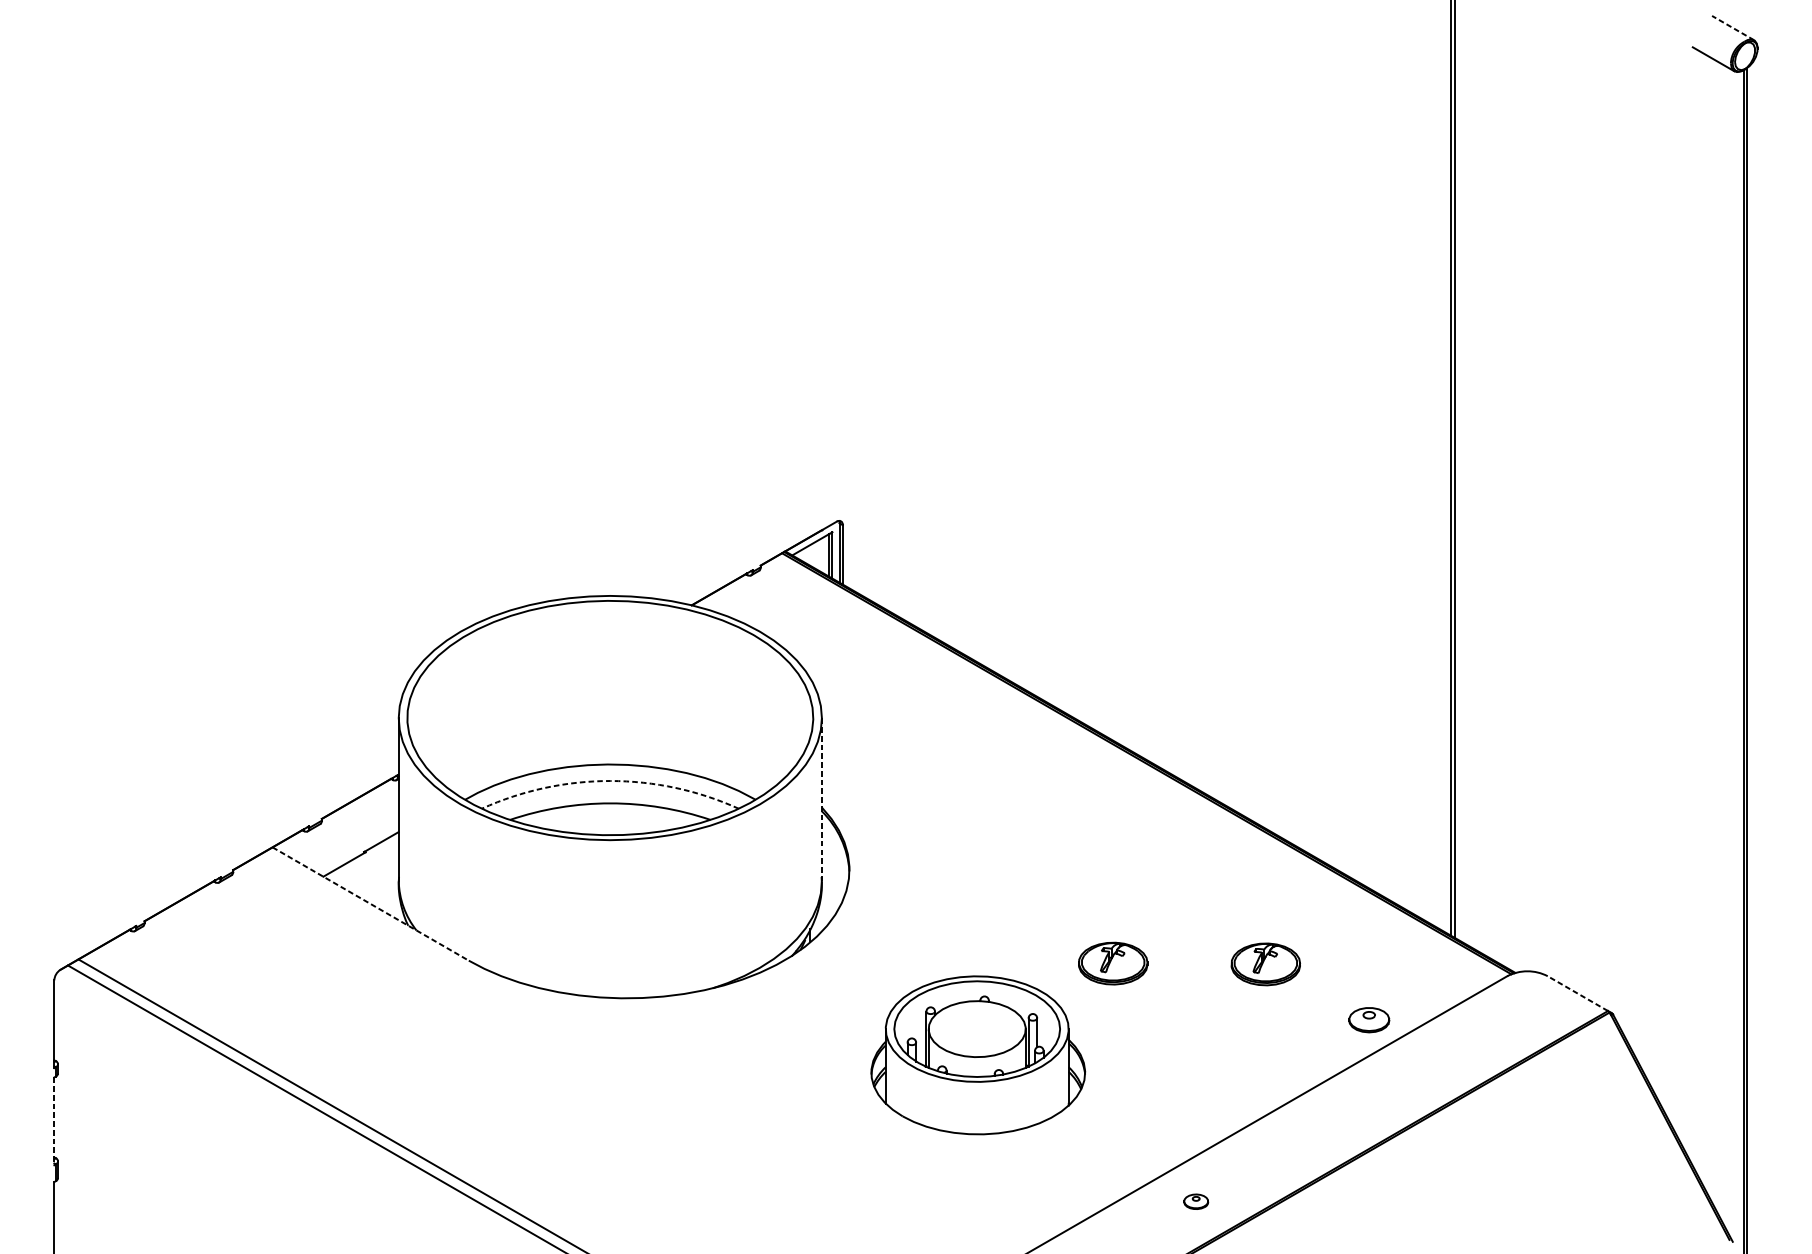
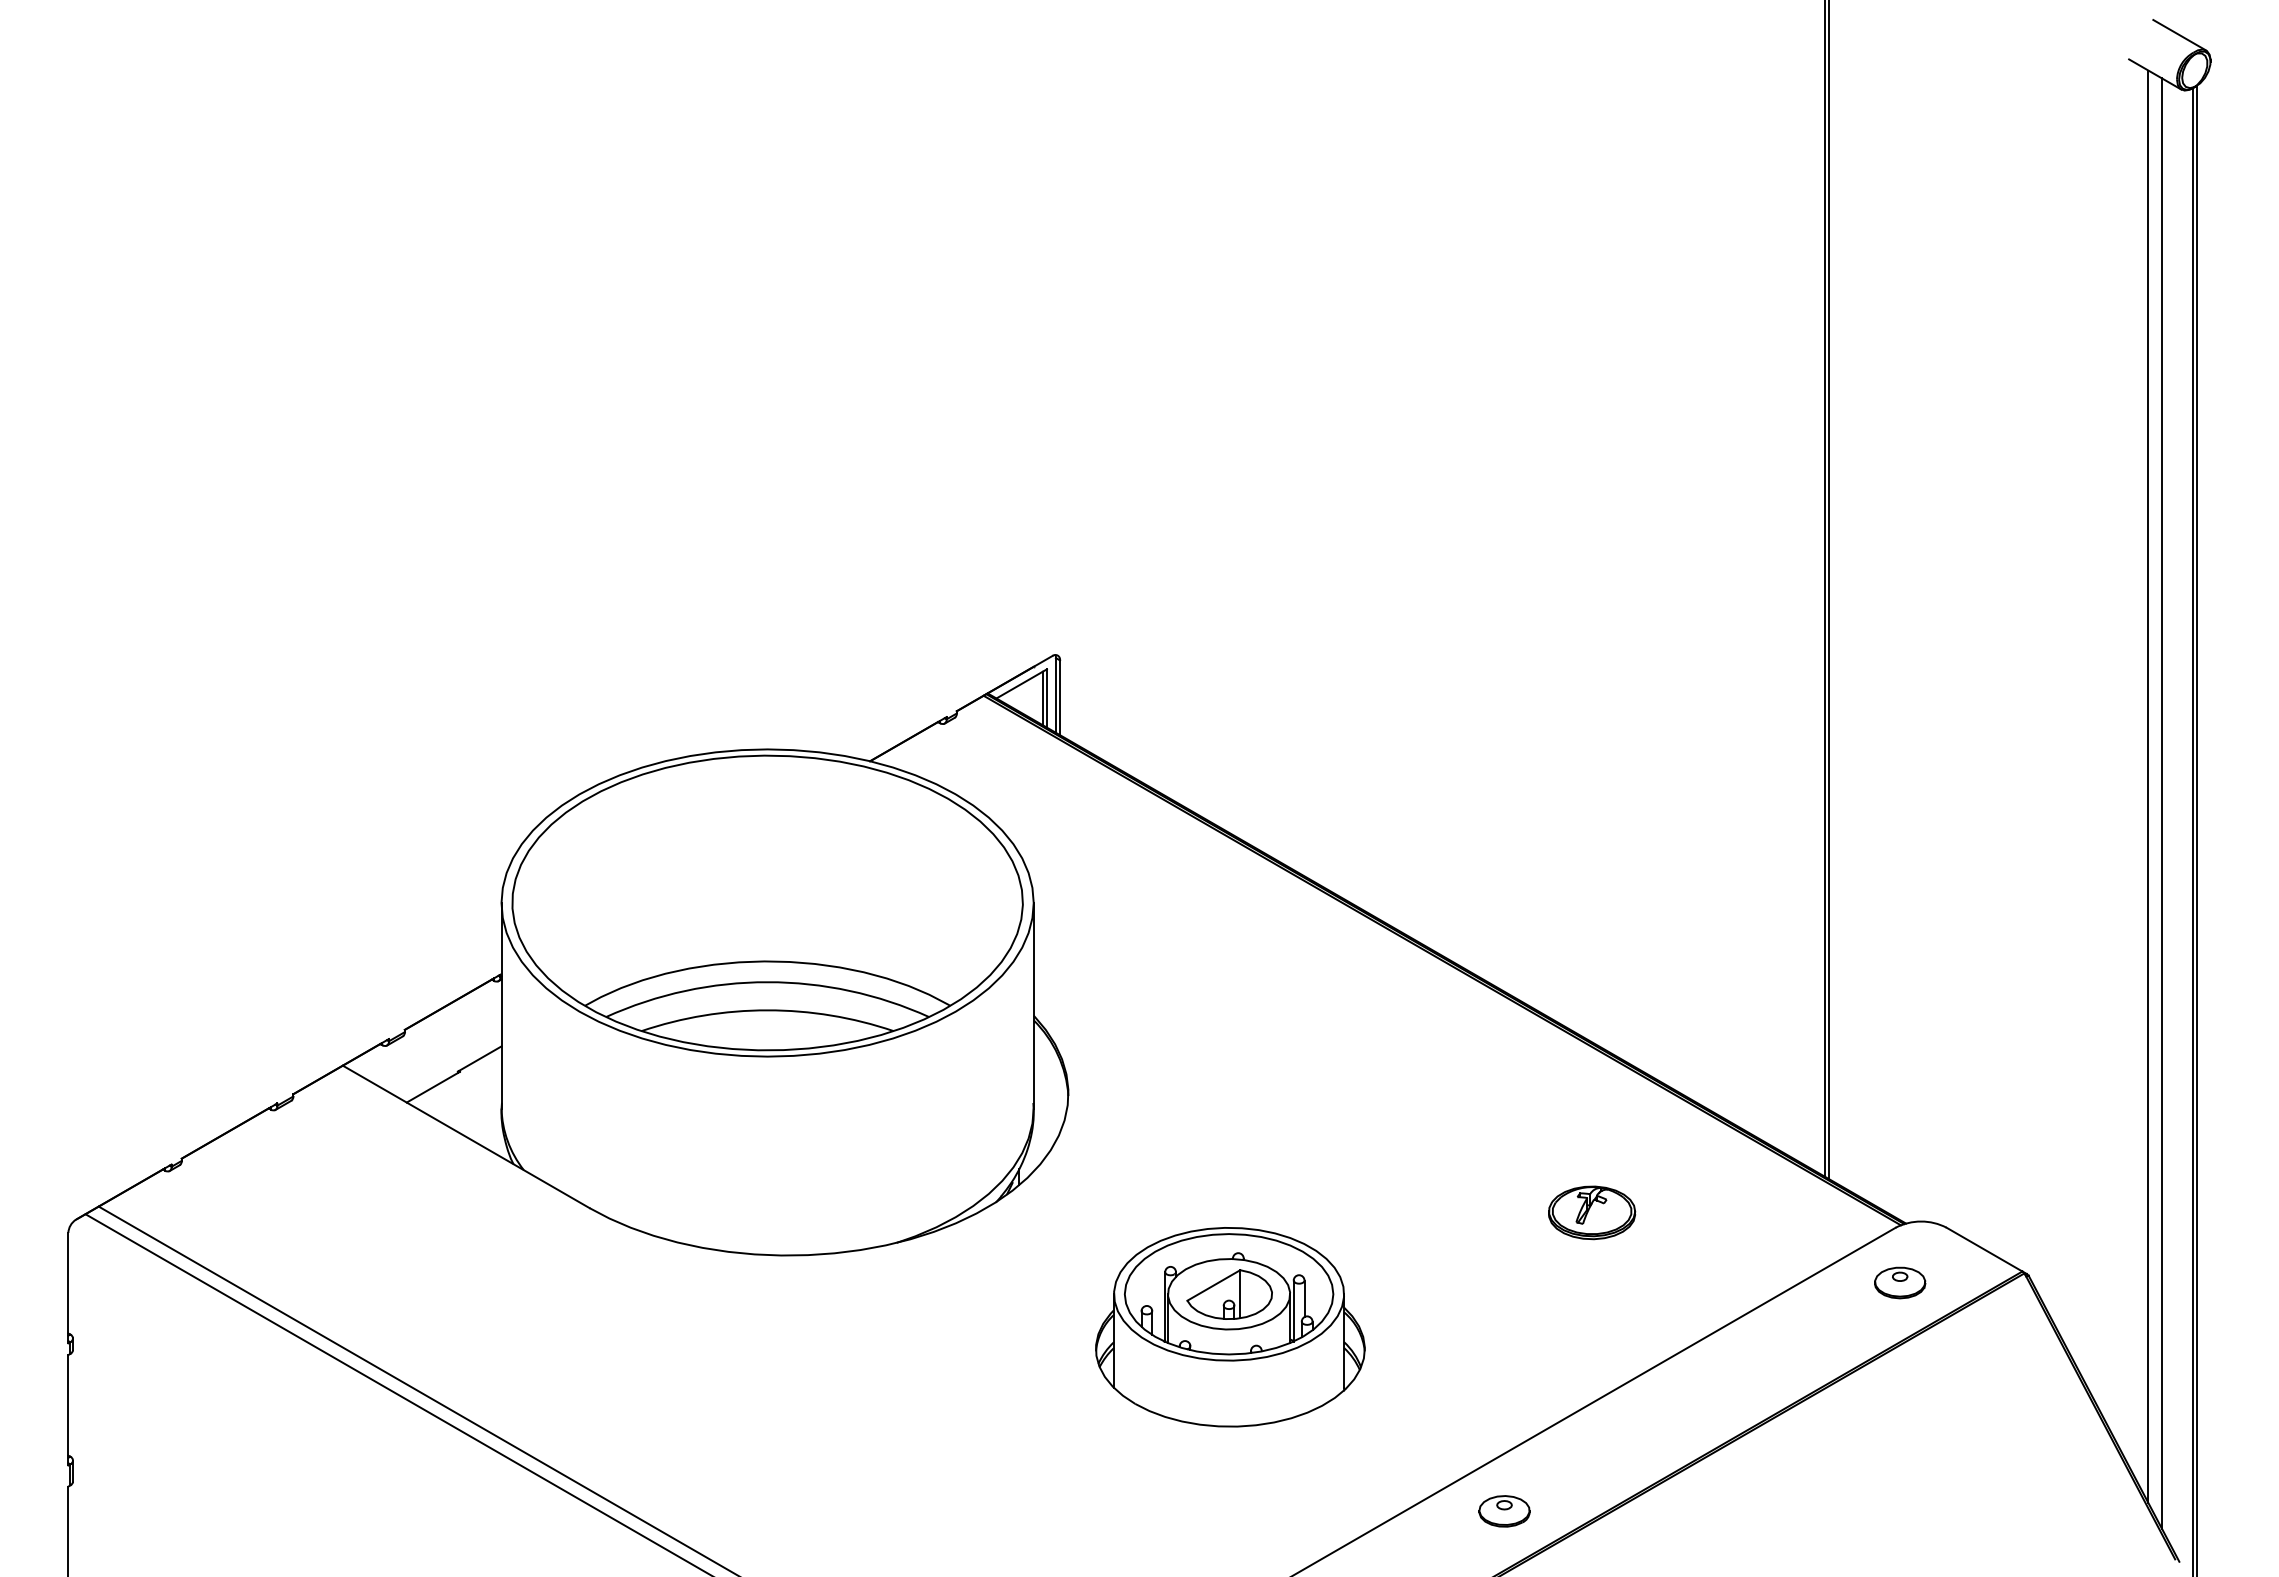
line: (1732, 28) -> (2179, 35), dashed -> solid
line: (1708, 625) -> (2148, 786), added
line: (1719, 638) -> (2162, 803), added
arc: (610, 781) -> (767, 982), dashed -> solid
line: (821, 799) -> (1033, 1005), dashed -> solid
line: (370, 904) -> (466, 1137), dashed -> solid
part: (1113, 963) -> (1400, 1211), removed
line: (1577, 993) -> (1984, 1249), dashed -> solid
part: (1369, 1019) -> (1900, 1282), moved
part: (977, 1029) -> (1229, 1294), added
line: (54, 1121) -> (68, 1410), dashed -> solid
part: (1196, 1201) -> (1504, 1511), size x1.67

